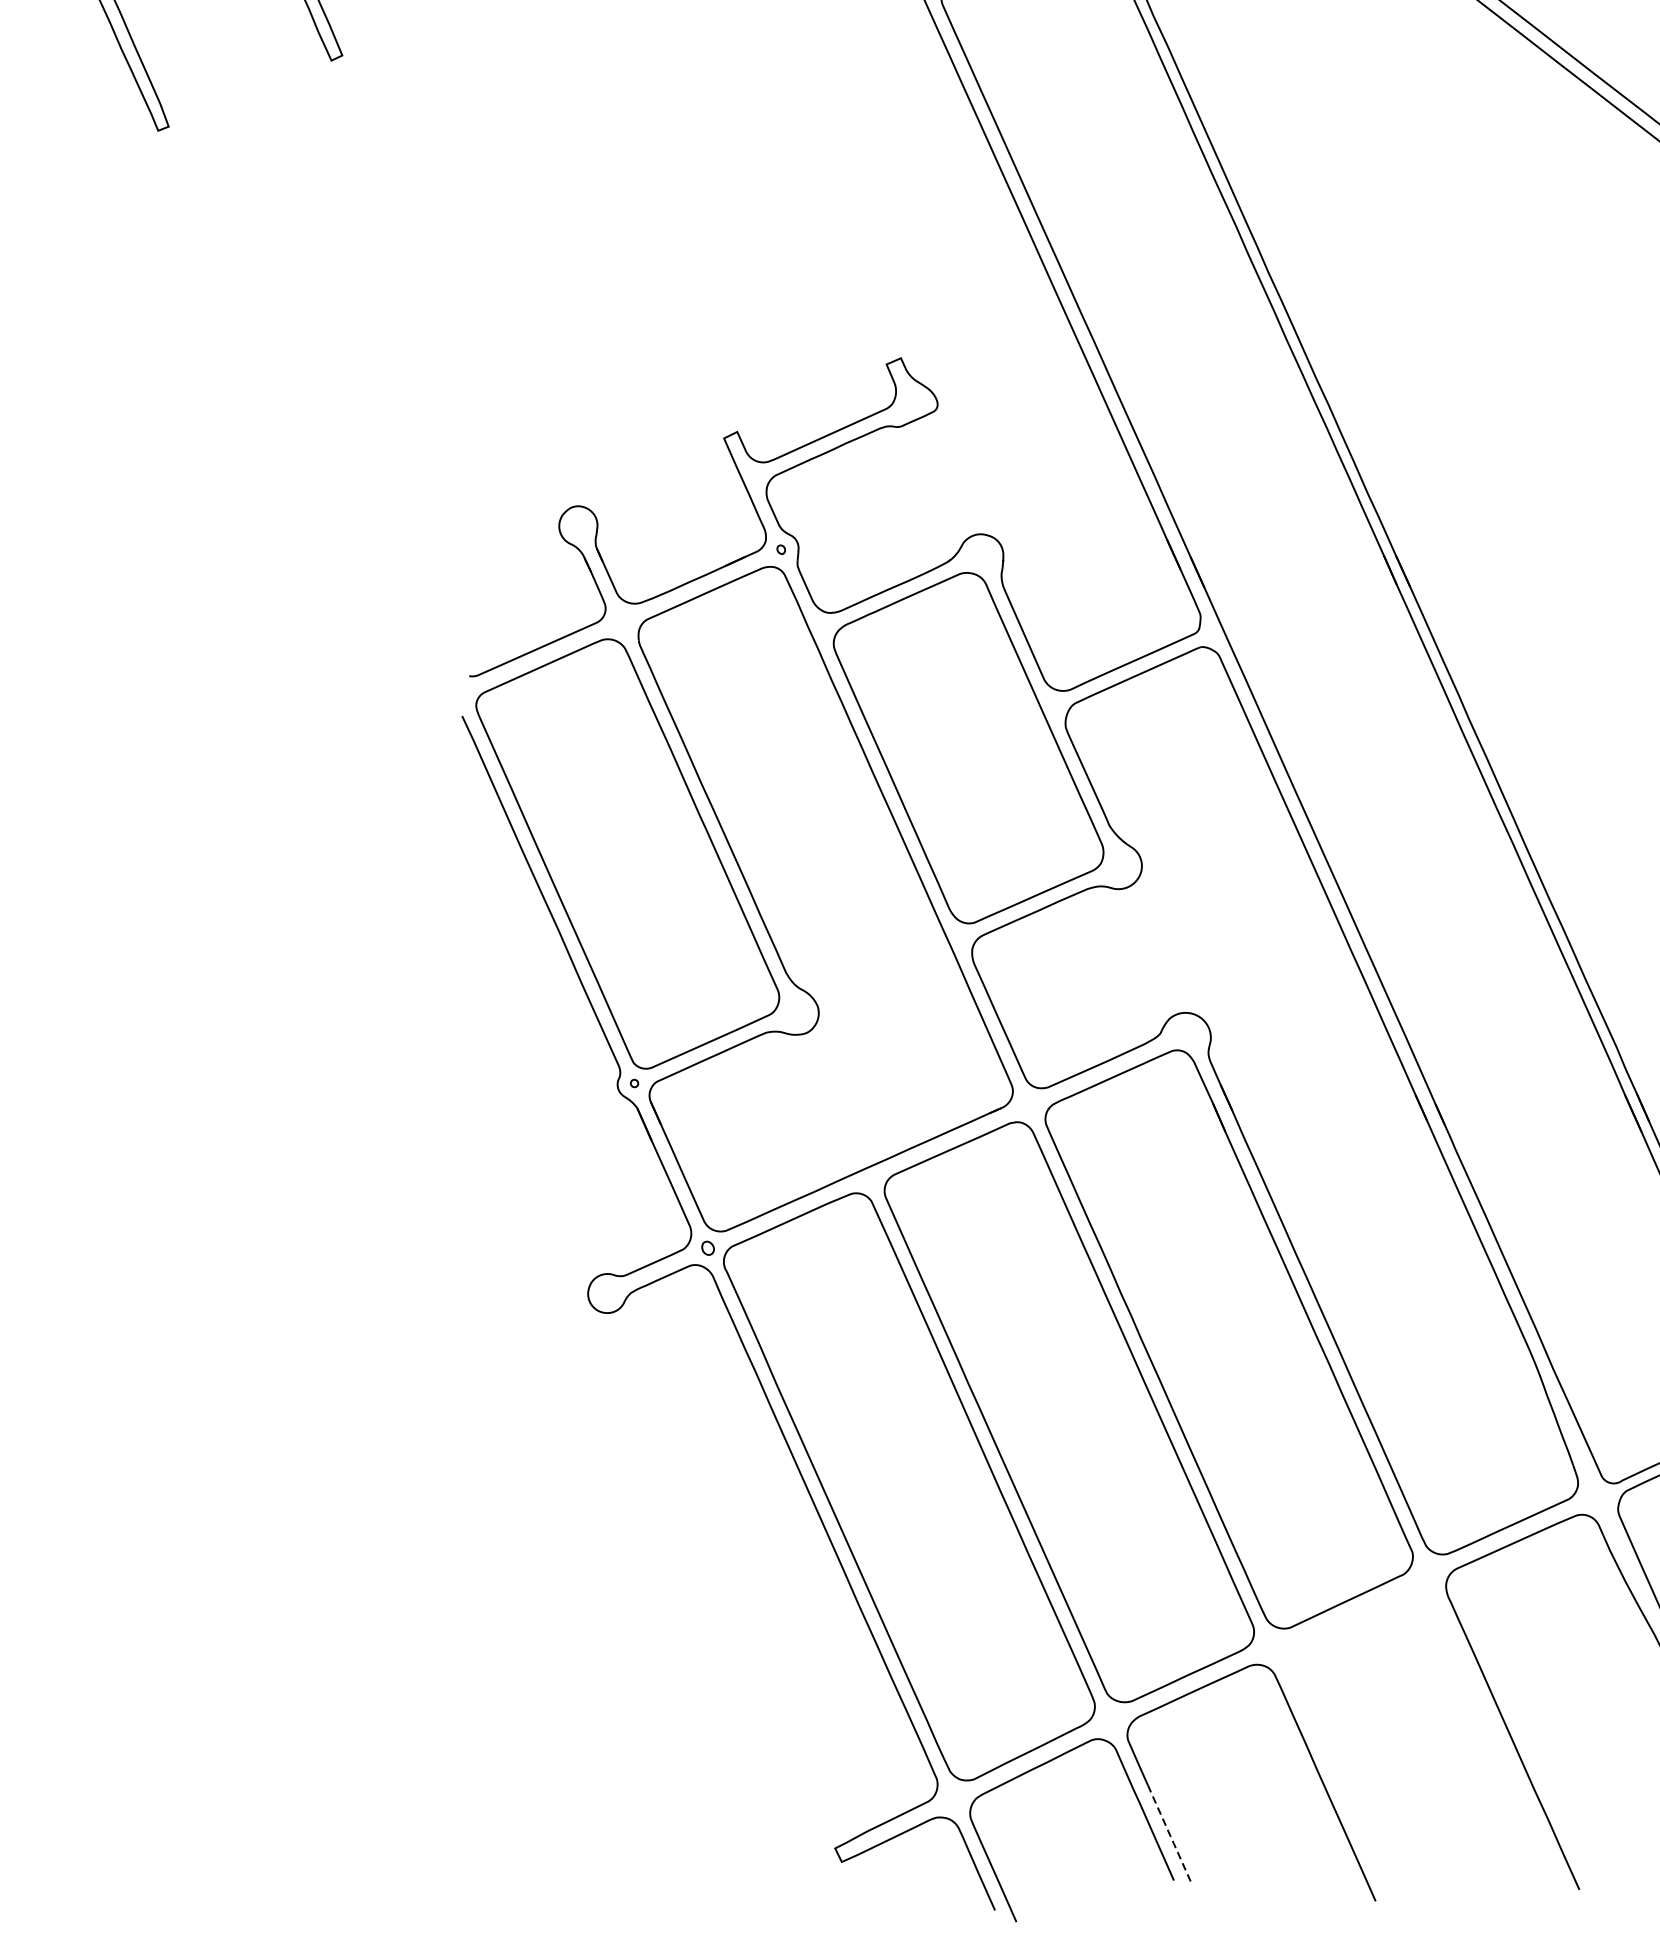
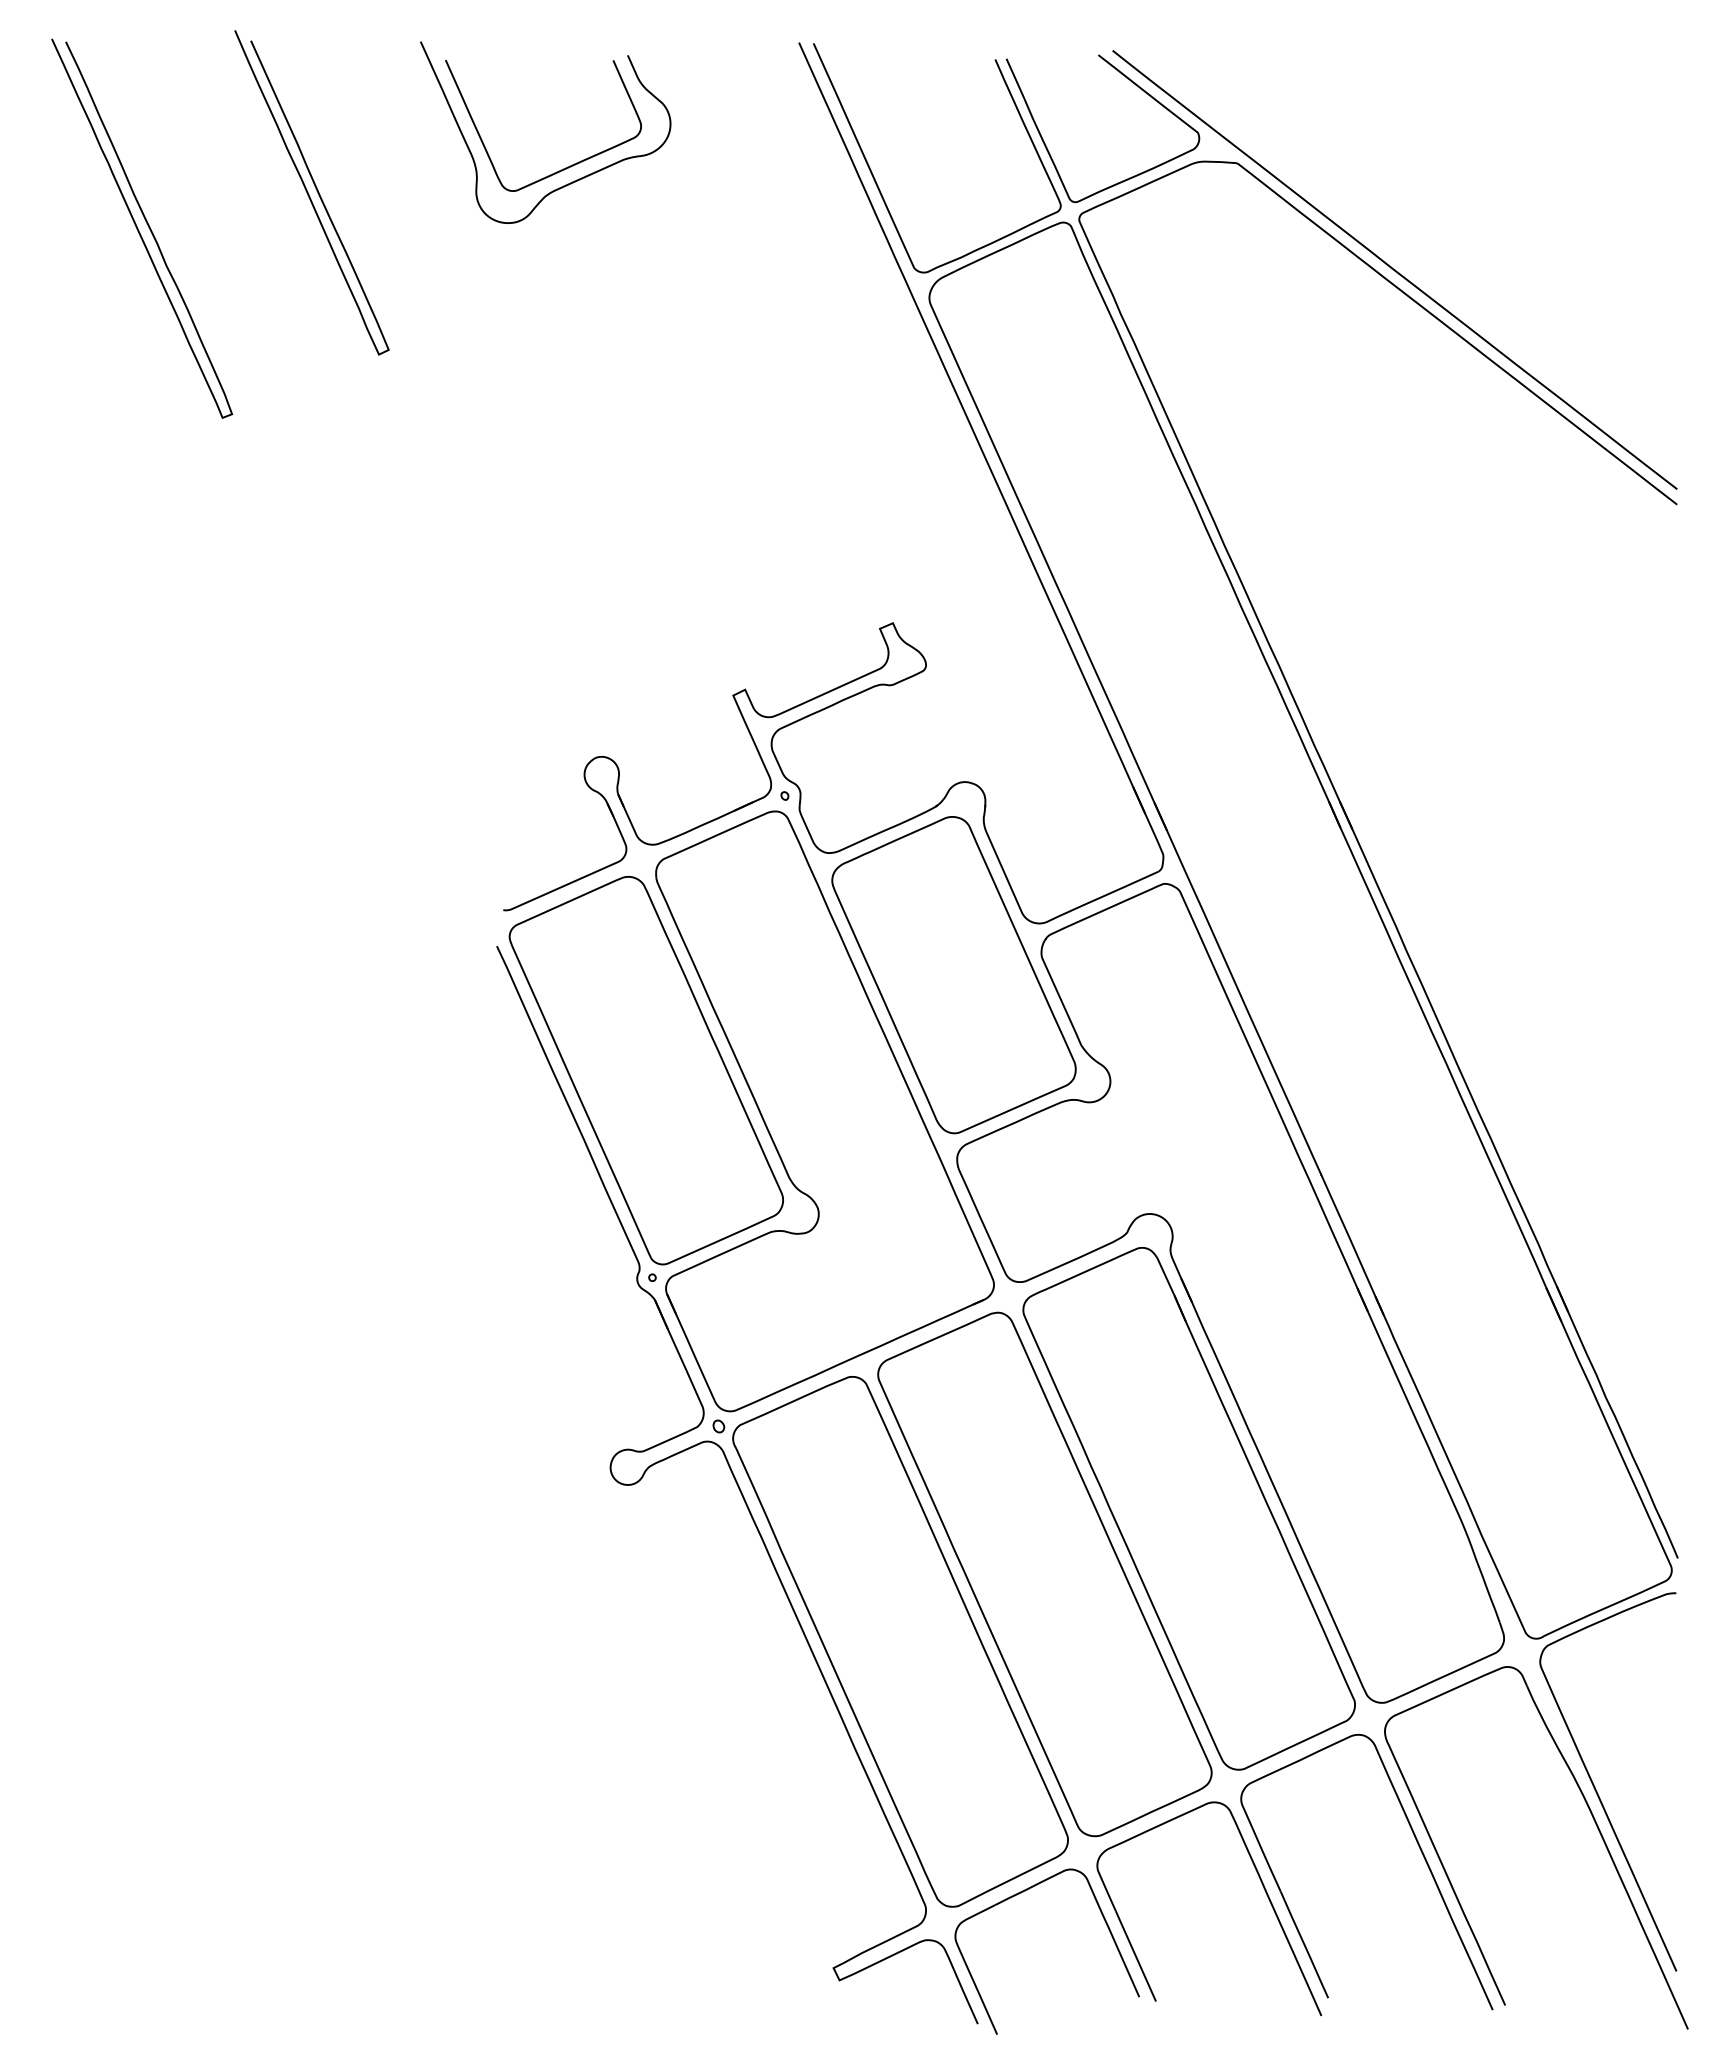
part: (1485, 1719) -> (1420, 1851), added
line: (1170, 1835) -> (1136, 1956), dashed -> solid

